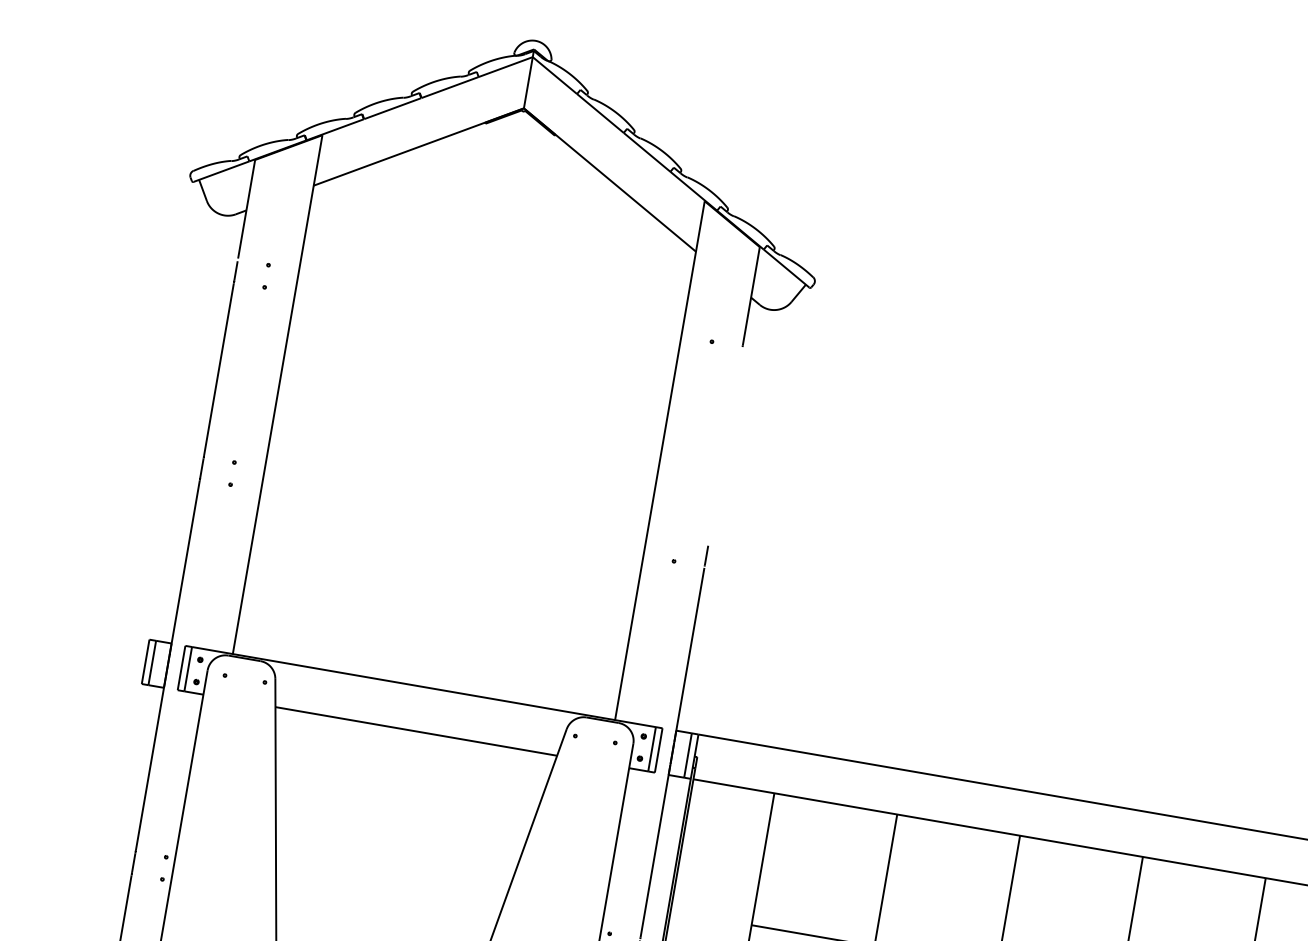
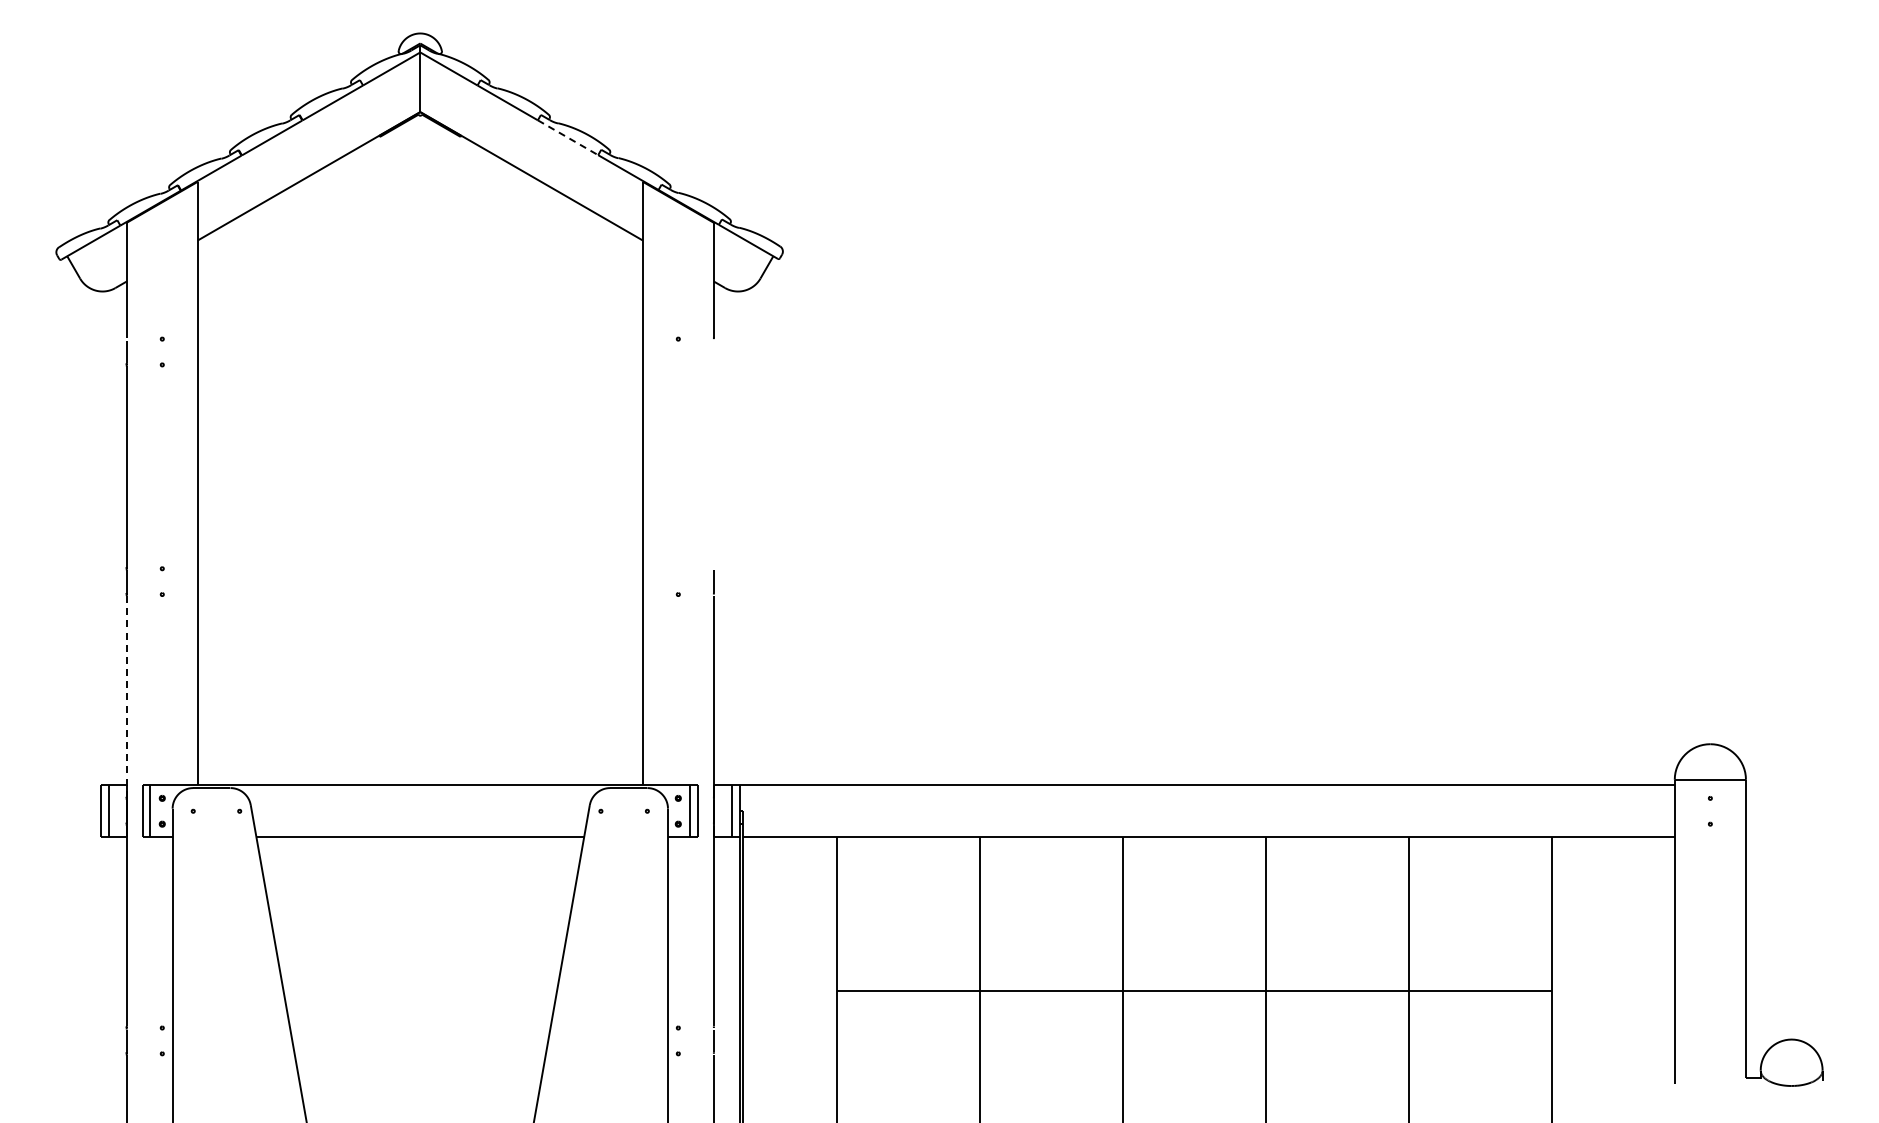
line: (647, 152) -> (568, 137), solid -> dashed
line: (184, 567) -> (126, 696), solid -> dashed

